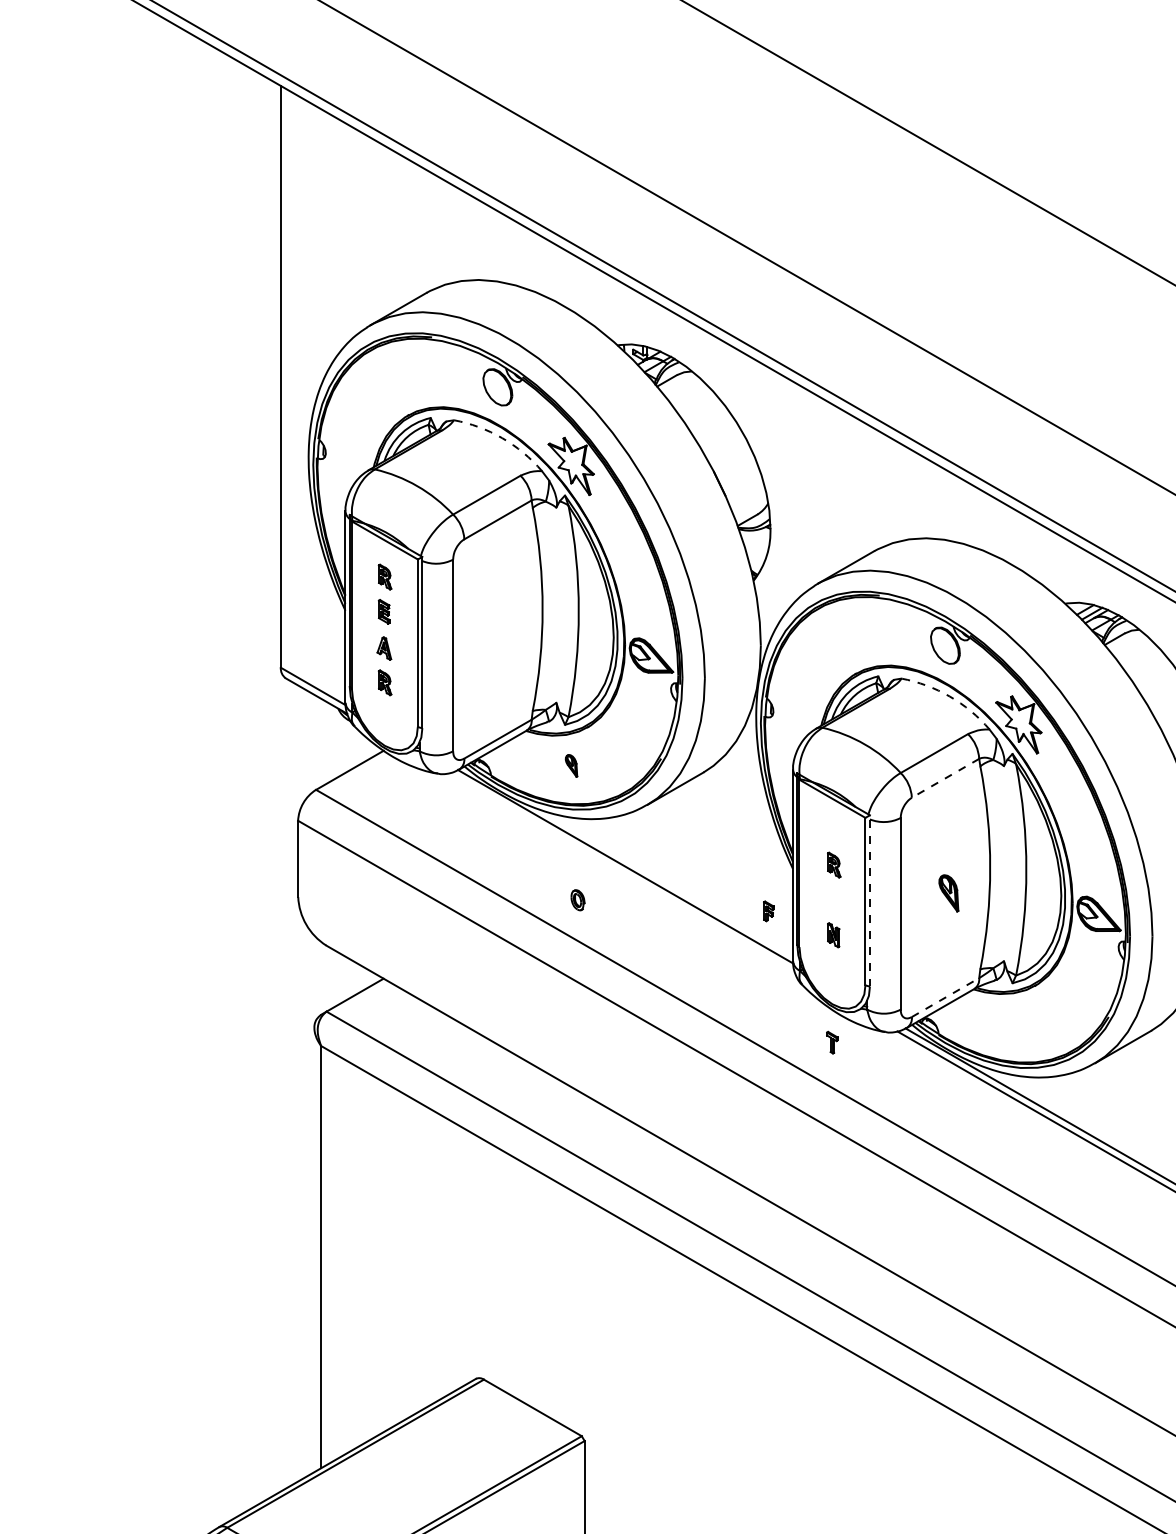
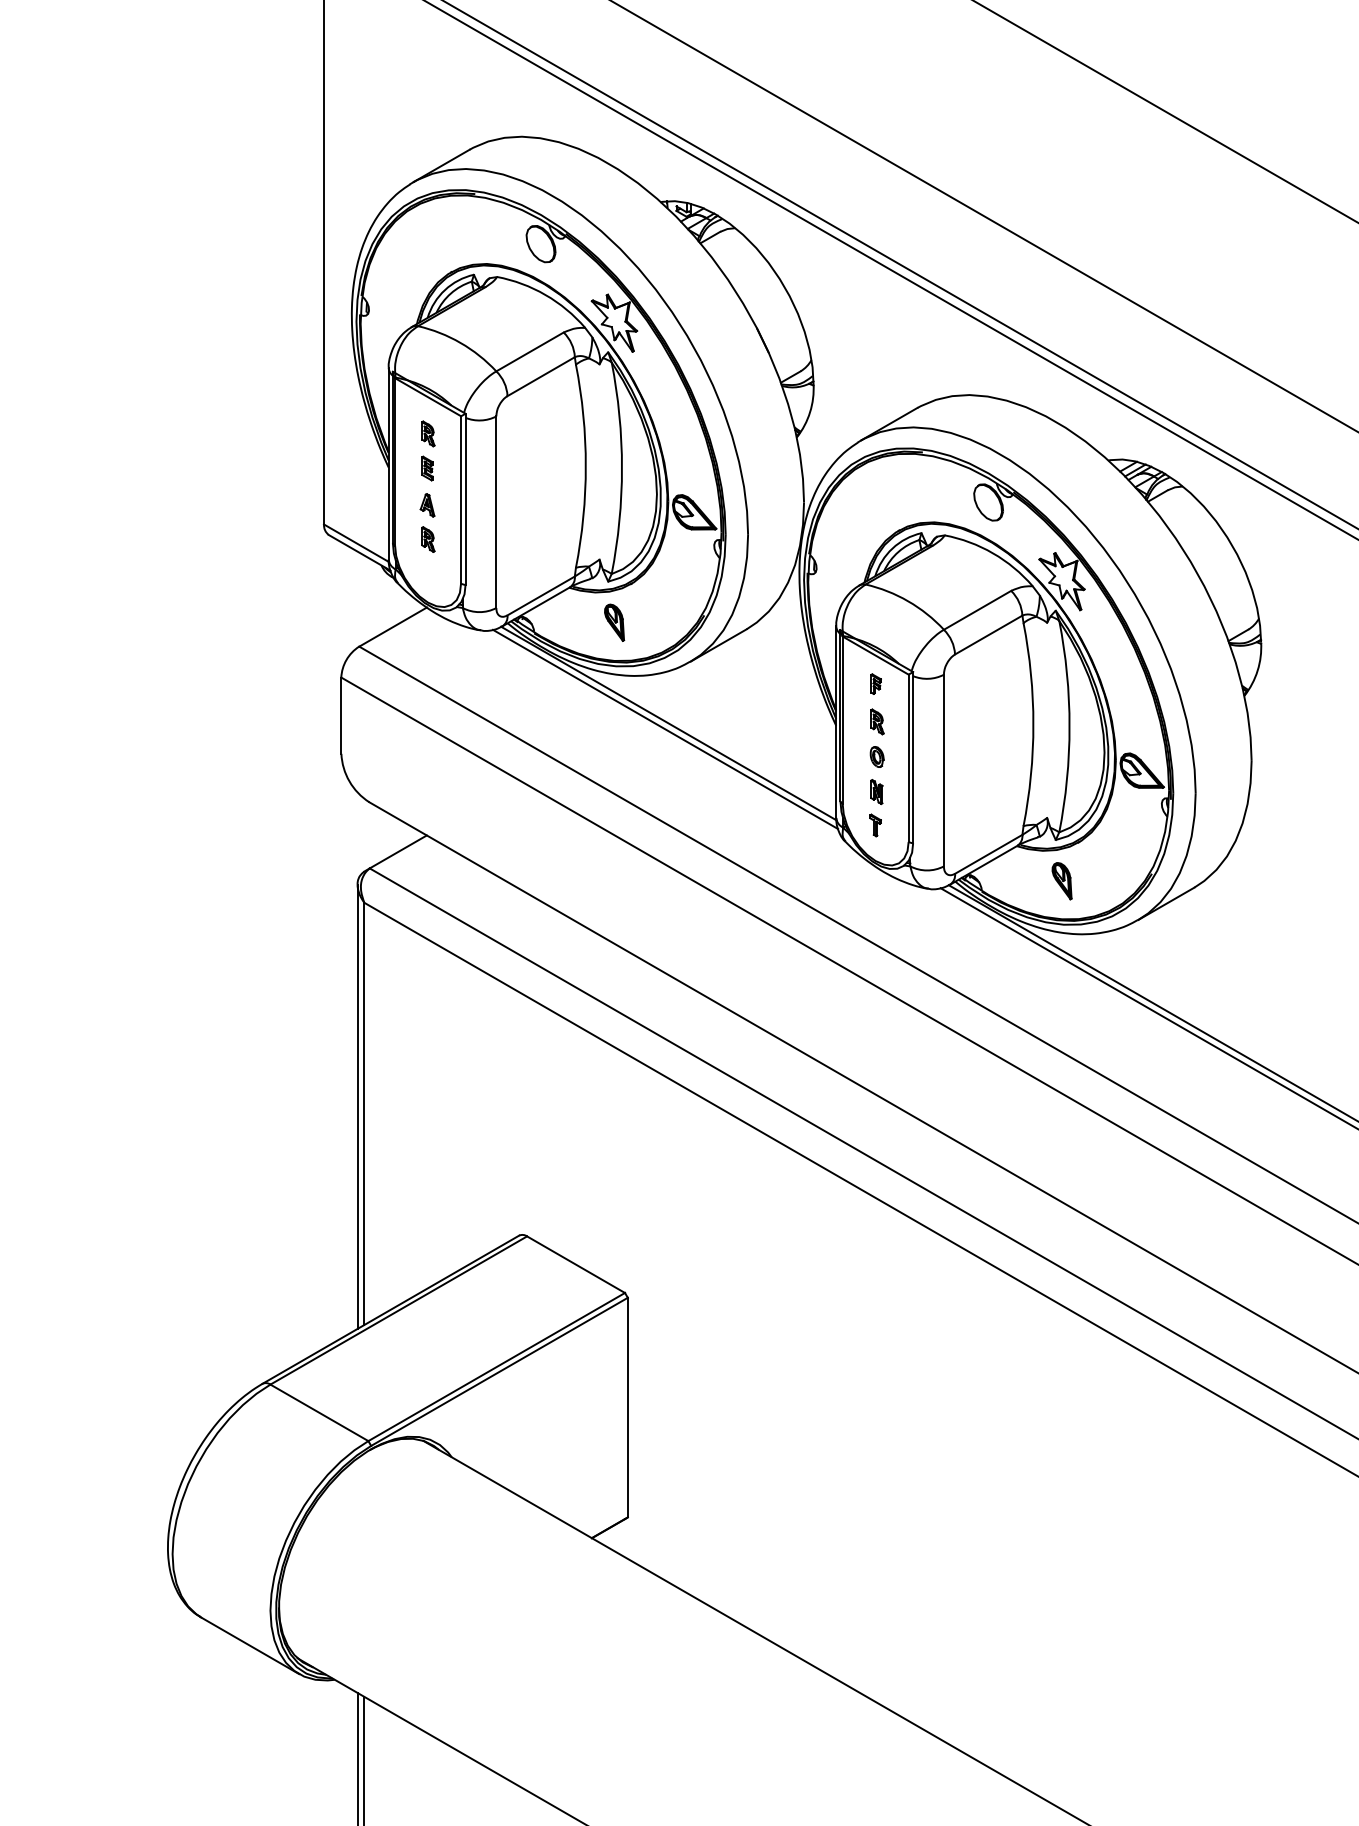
arc: (502, 437) -> (545, 294), dashed -> solid
arc: (950, 696) -> (993, 553), dashed -> solid
part: (571, 765) -> (614, 622), size x1.67
line: (945, 778) -> (988, 635), dashed -> solid
line: (622, 872) -> (665, 729), added
part: (948, 893) -> (1061, 881), moved
part: (577, 899) -> (876, 756), moved
line: (870, 900) -> (913, 757), dashed -> solid
part: (768, 910) -> (875, 683), moved
line: (945, 997) -> (988, 854), dashed -> solid
part: (832, 1042) -> (875, 825), moved
line: (314, 1249) -> (357, 1106), added

